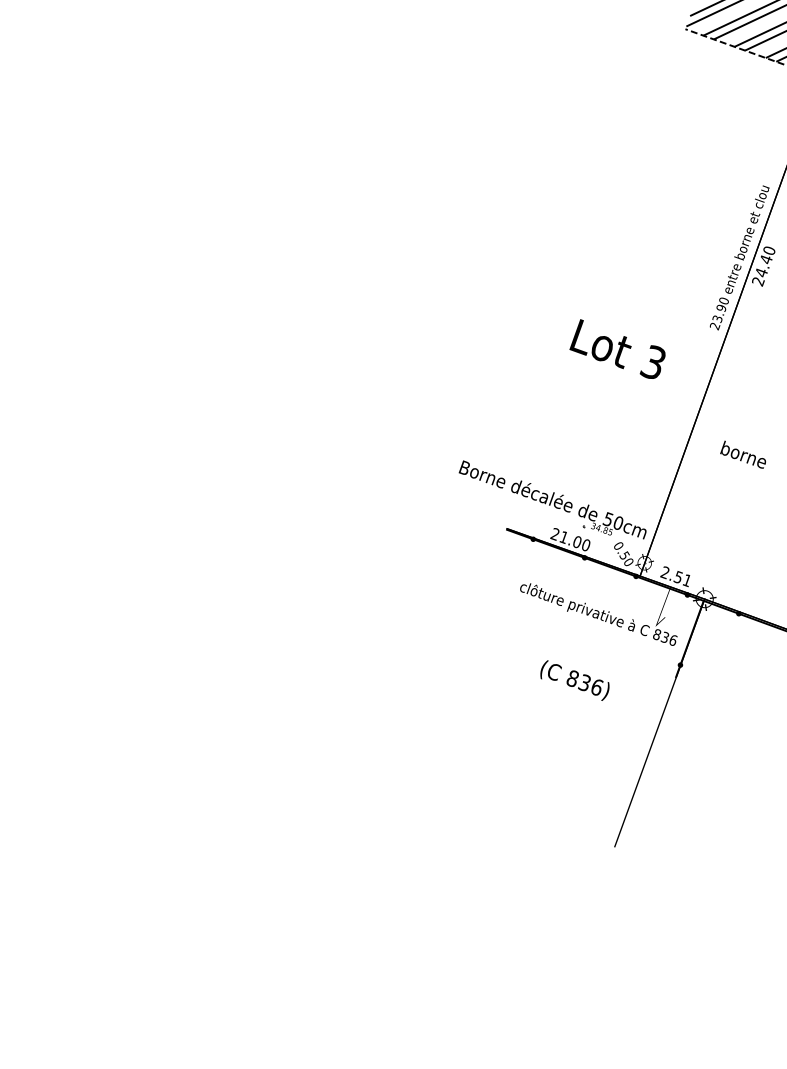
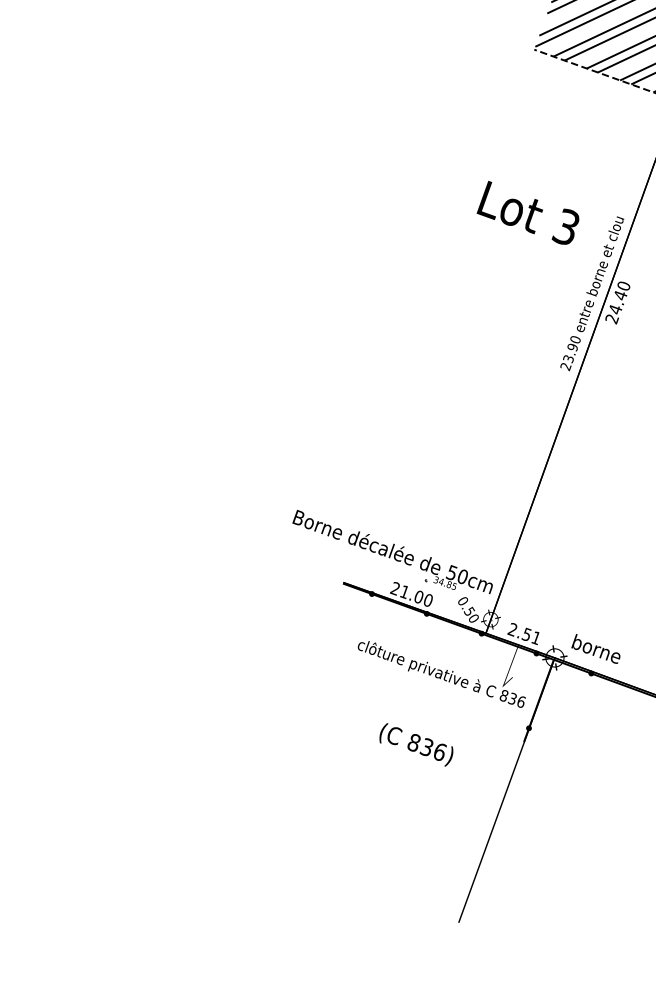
text: (617, 348) -> (527, 212), moved
text: (742, 454) -> (595, 648), moved

